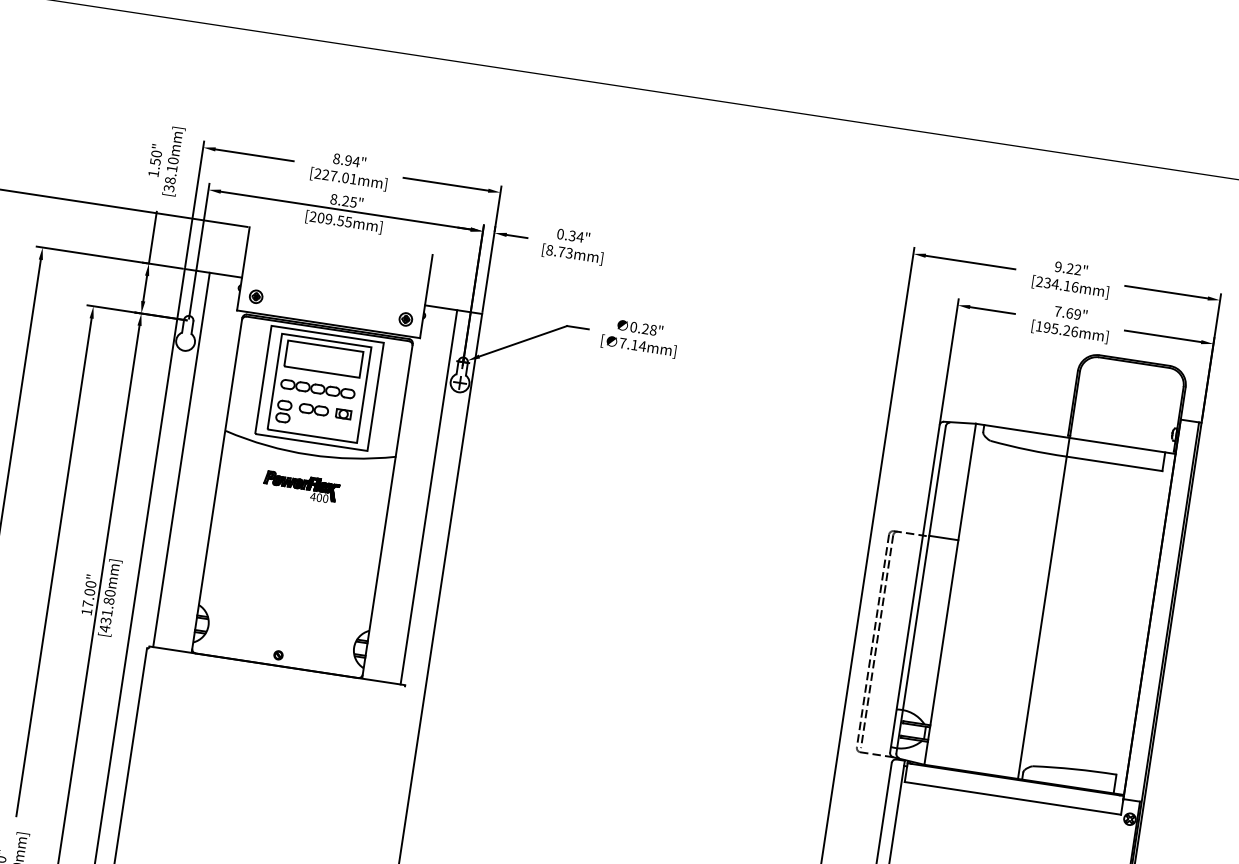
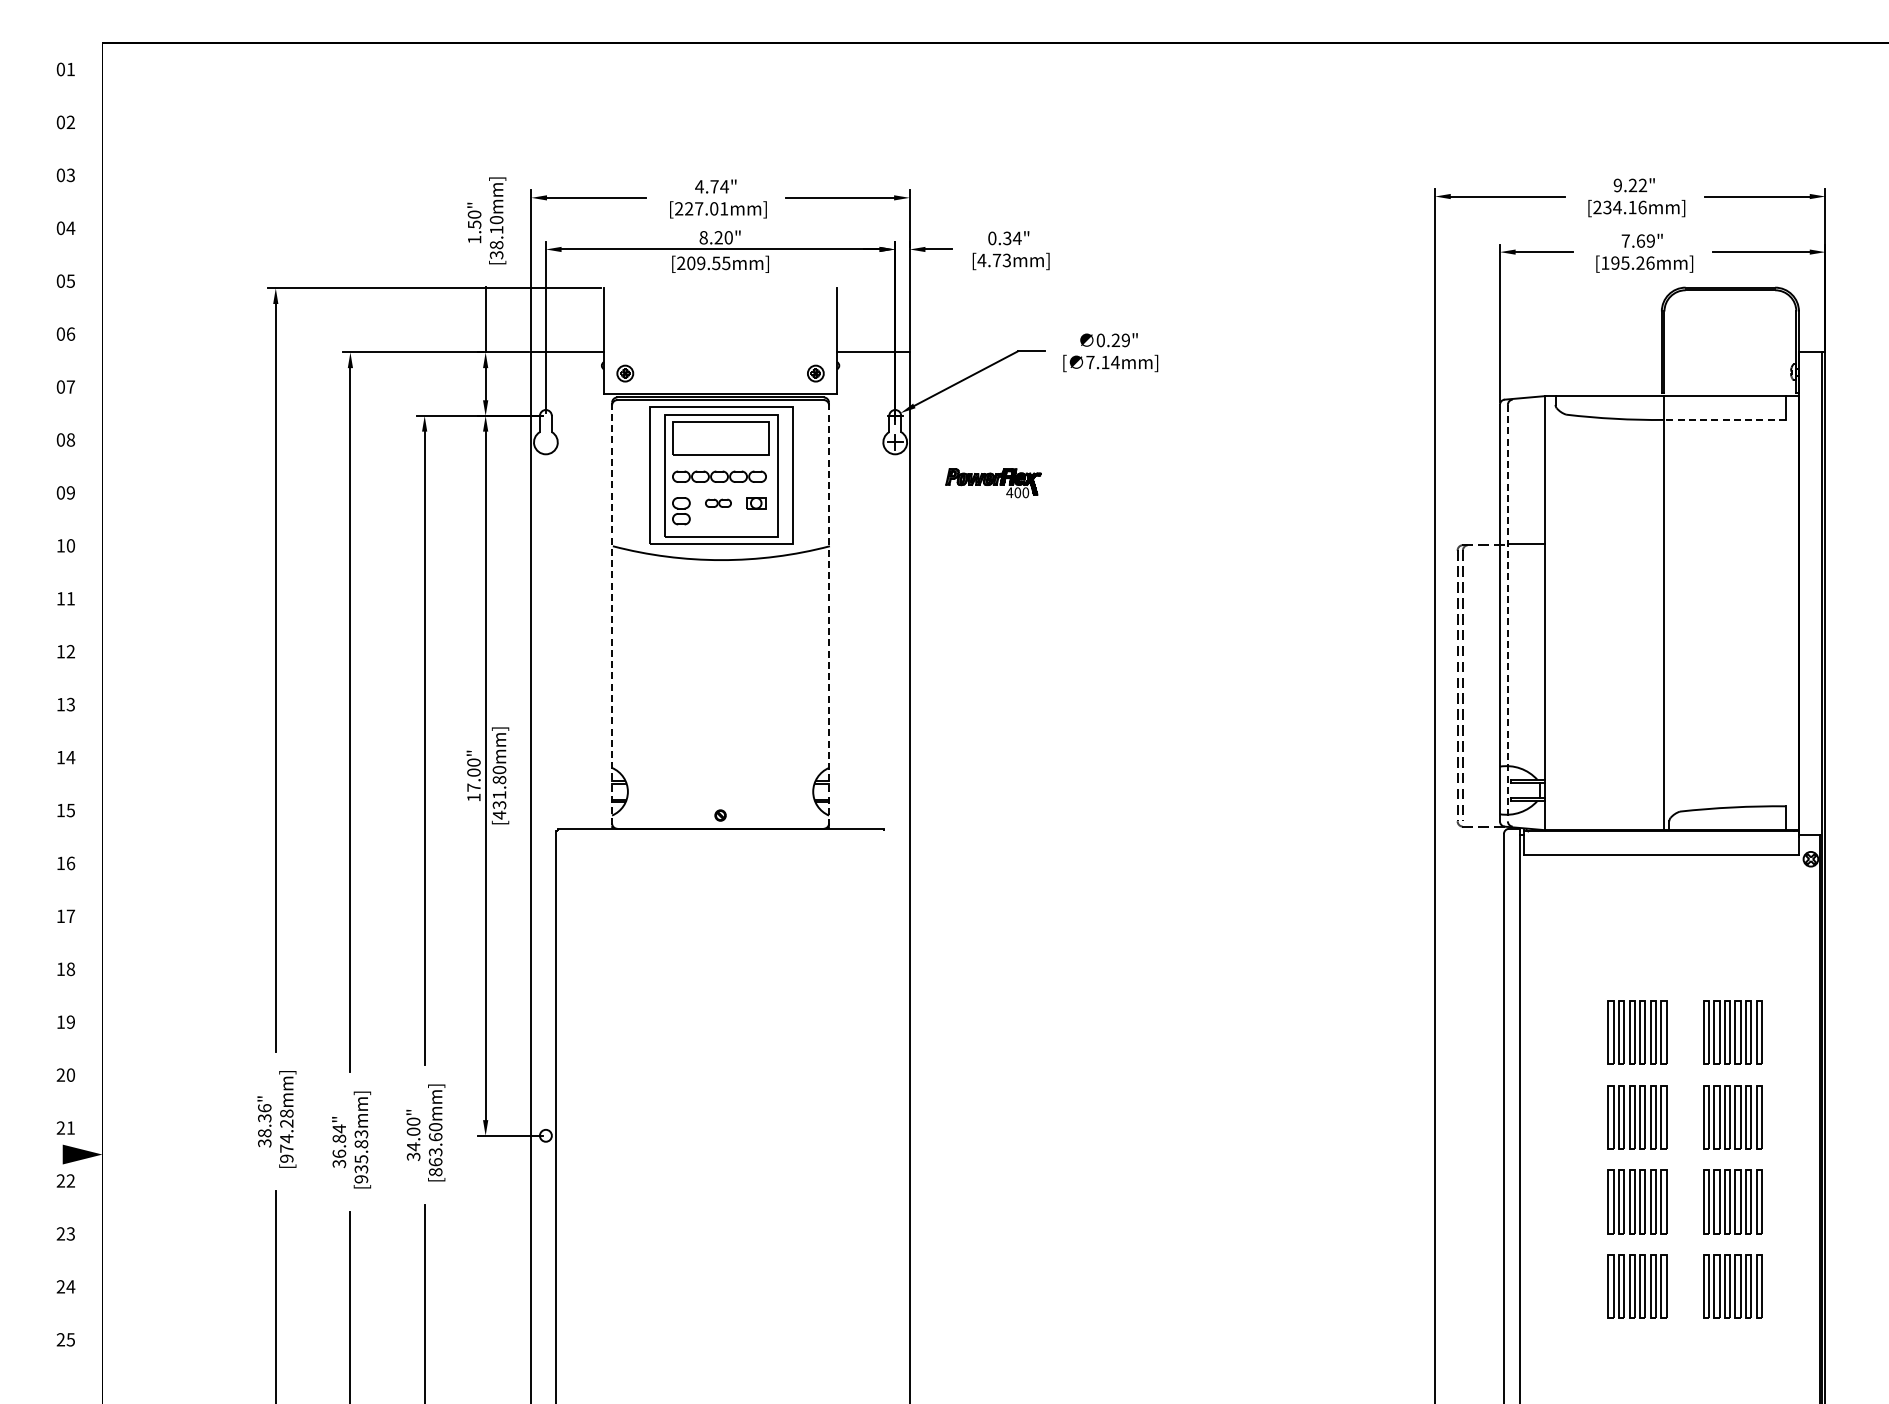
text: (342, 159) -> (706, 186), 8.94" -> 4.74"
text: (353, 202) -> (728, 237), 8.25" -> 8.20"
text: (549, 250) -> (981, 260), [8.73mm] -> [4.73mm]
text: (653, 330) -> (1125, 340), 0.28" -> 0.29"
part: (313, 409) -> (718, 503), size x0.7
line: (181, 459) -> (563, 590), removed
line: (1114, 463) -> (1724, 419), solid -> dashed
line: (217, 484) -> (612, 614), solid -> dashed
part: (301, 487) -> (993, 483), moved
line: (429, 497) -> (878, 590), removed
line: (387, 510) -> (829, 614), solid -> dashed
line: (920, 590) -> (1507, 613), solid -> dashed

